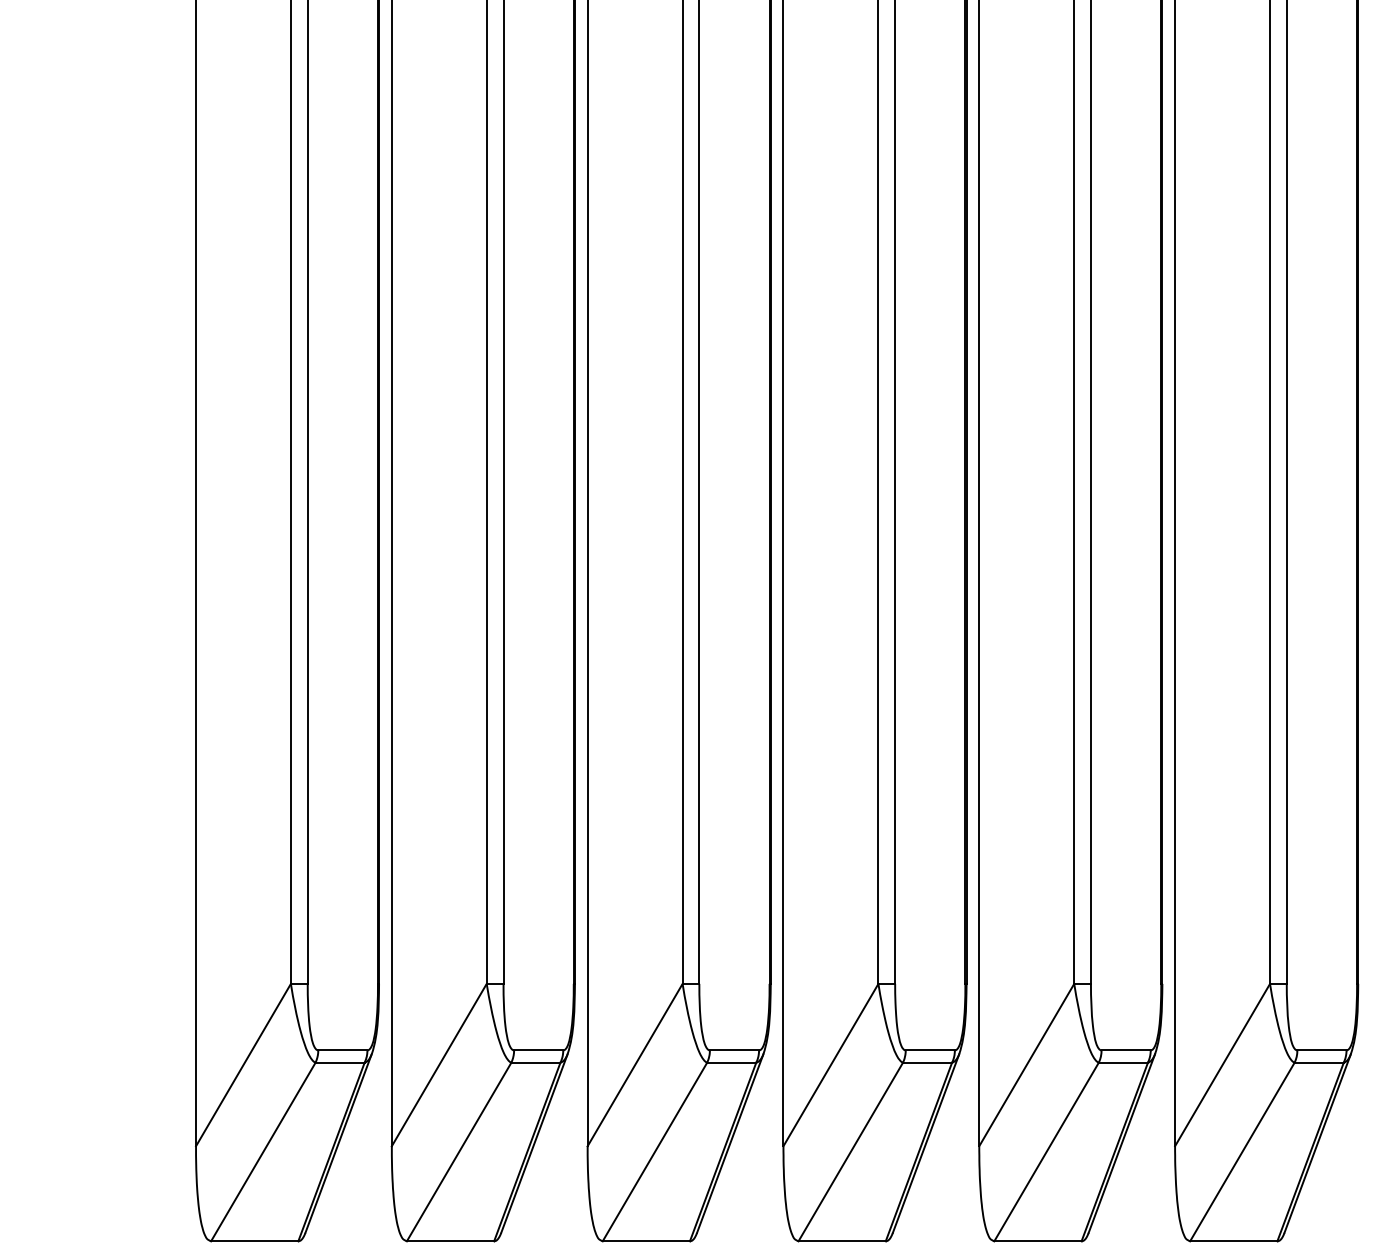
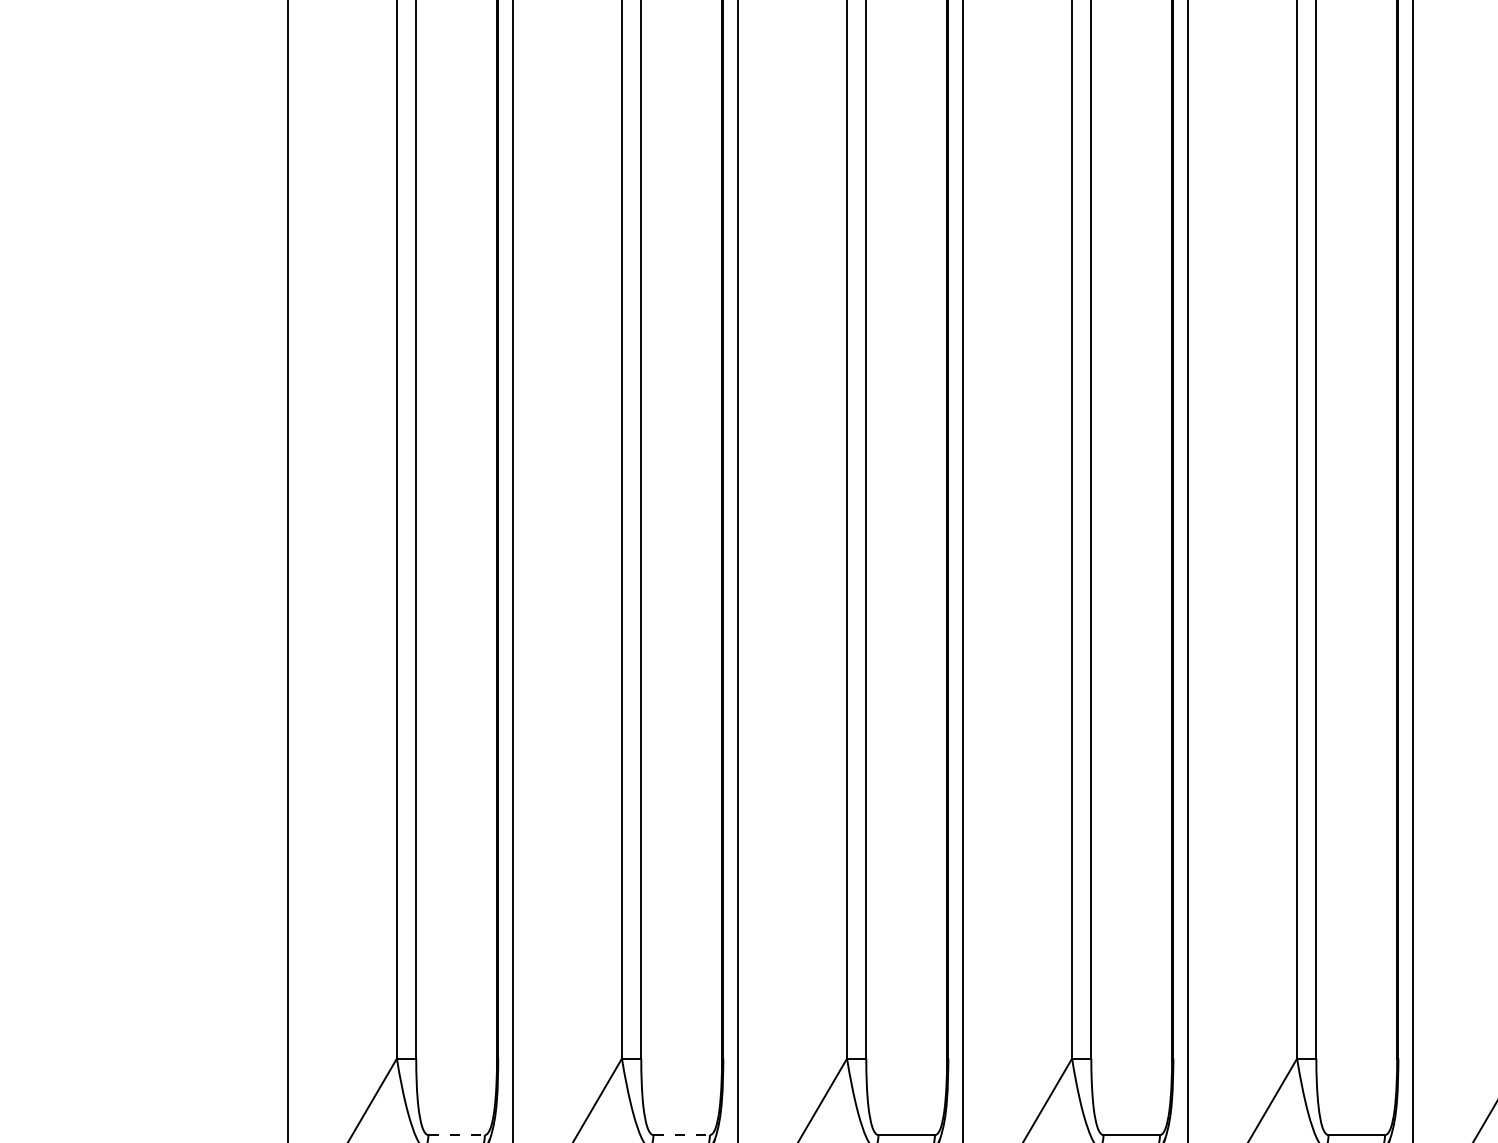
line: (342, 1050) -> (456, 1135), solid -> dashed
line: (538, 1050) -> (681, 1135), solid -> dashed

